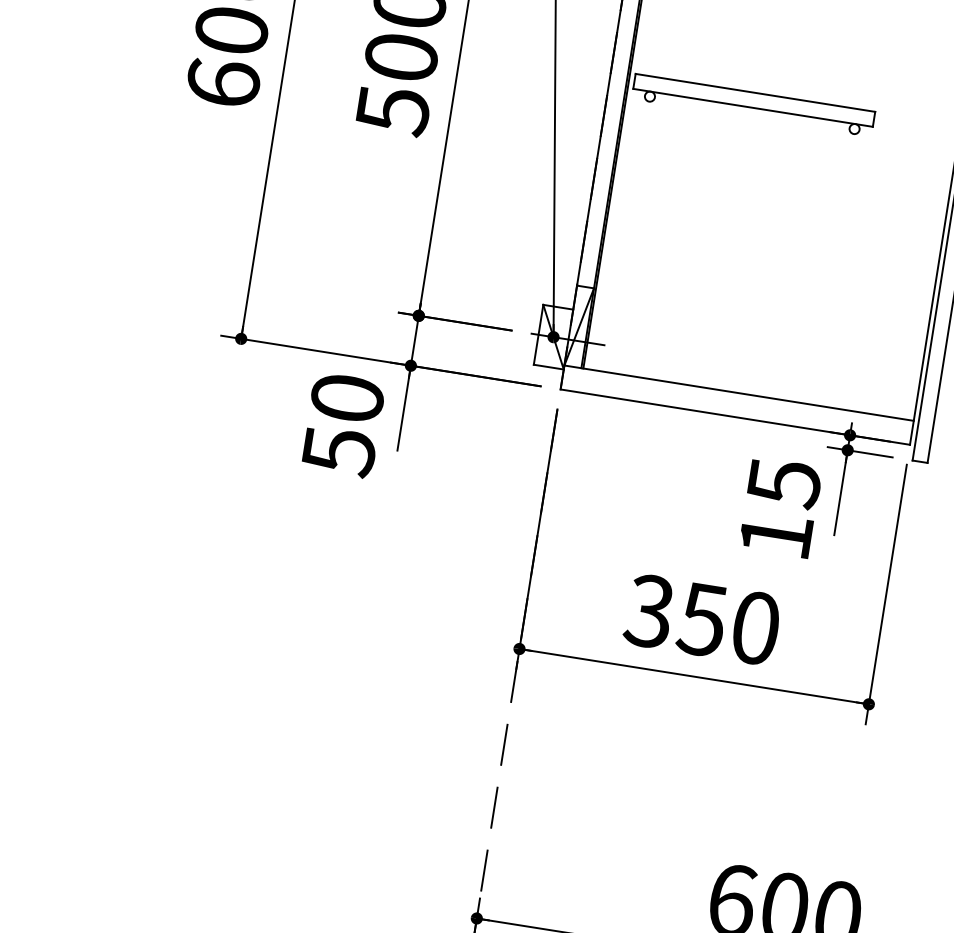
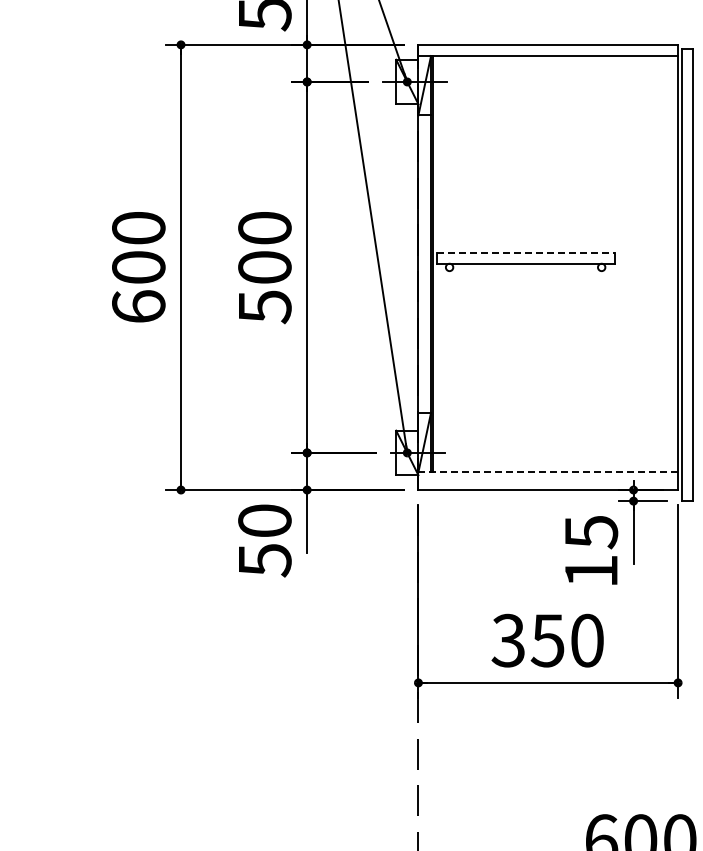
line: (756, 92) -> (526, 252), solid -> dashed
line: (739, 393) -> (548, 472), solid -> dashed

